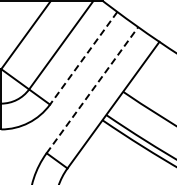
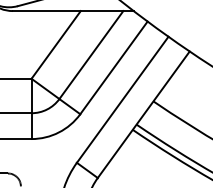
line: (83, 58) -> (113, 68), dashed -> solid
line: (92, 89) -> (122, 99), dashed -> solid

